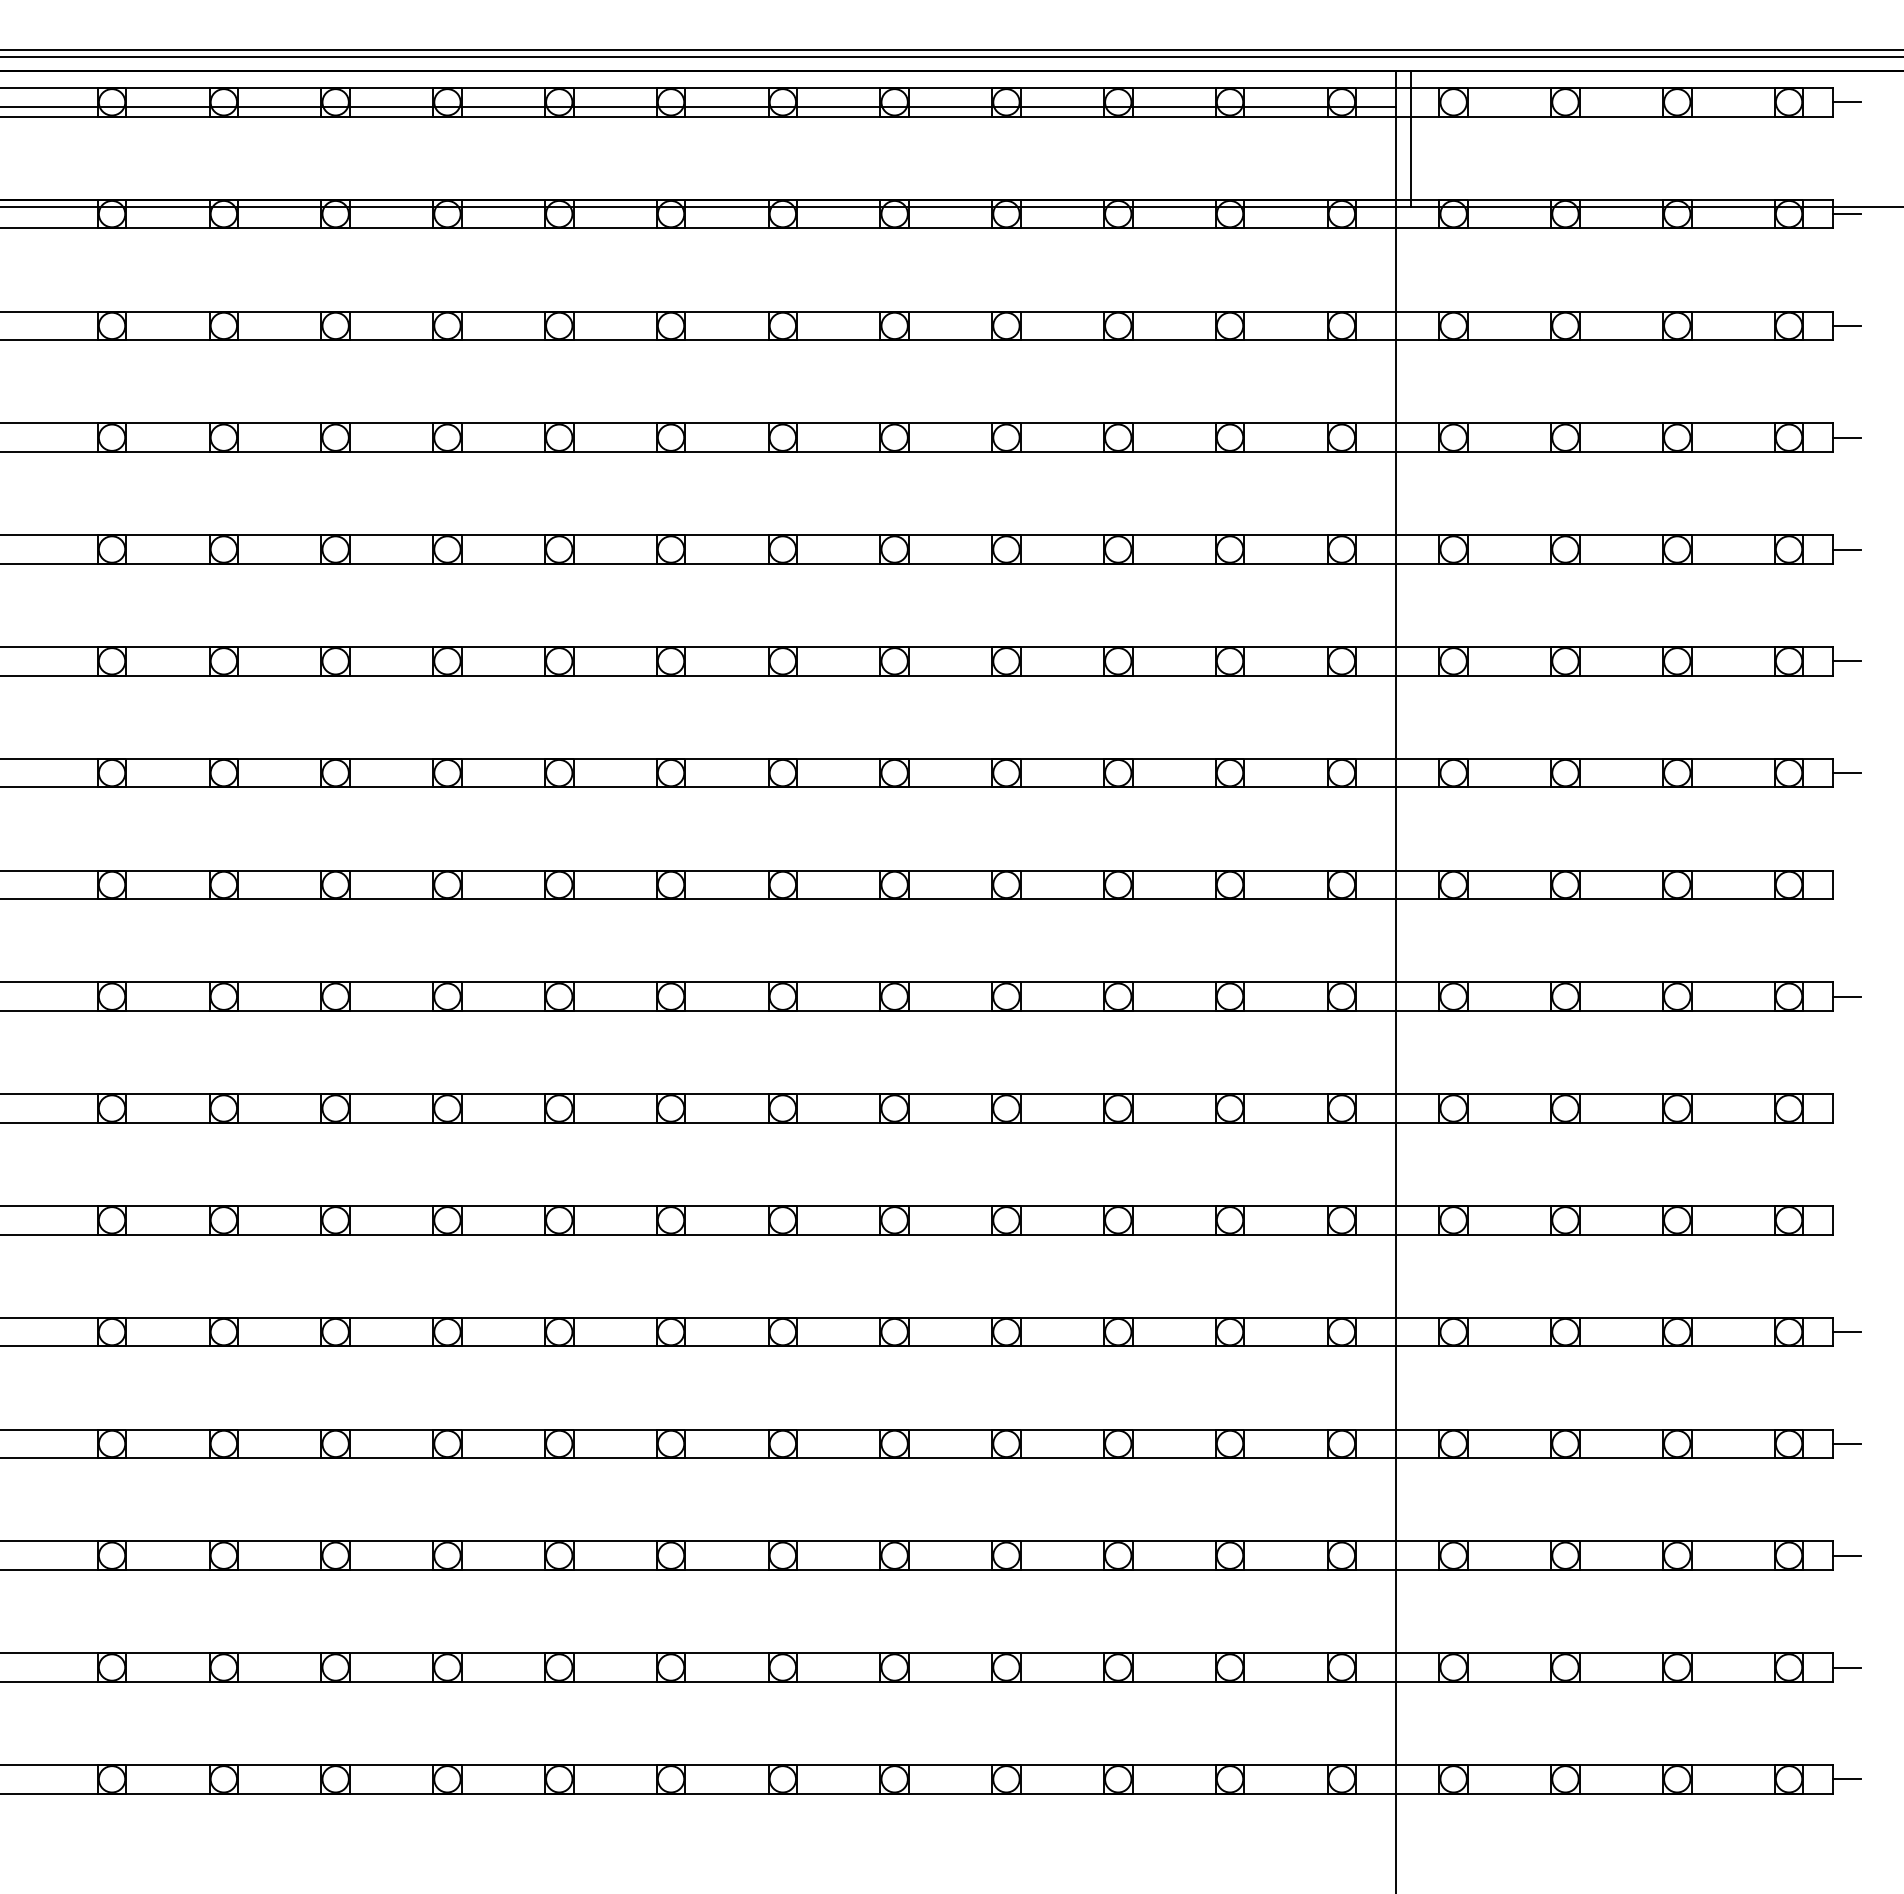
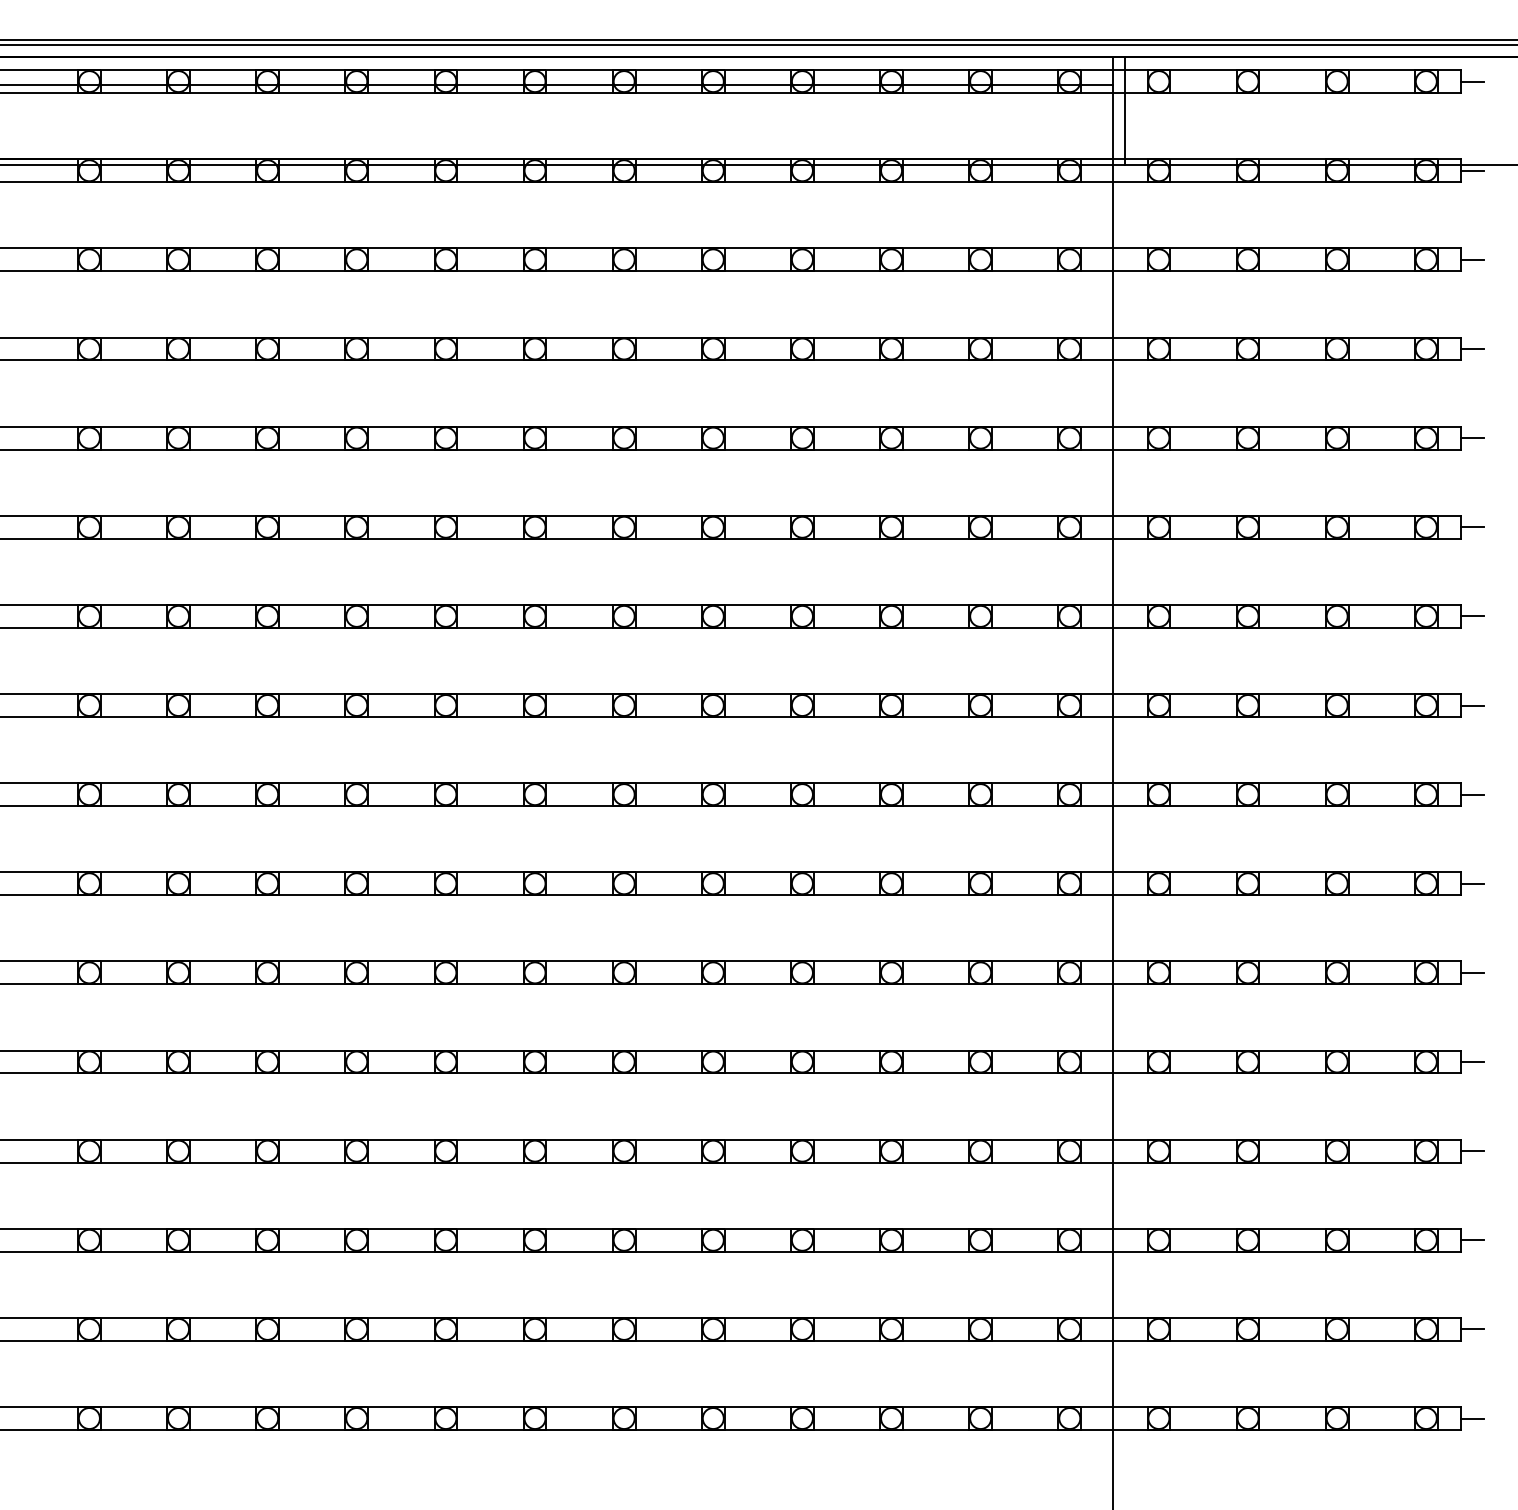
line: (1846, 884) -> (1472, 705), added
line: (1846, 1108) -> (1472, 883), added
line: (1846, 1220) -> (1472, 973), added

